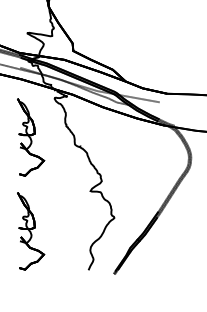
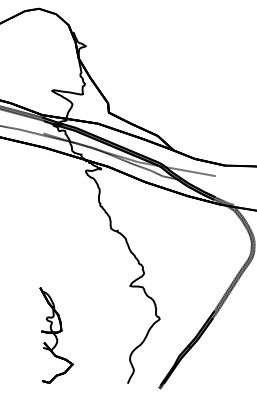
part: (30, 137) -> (56, 219), removed

